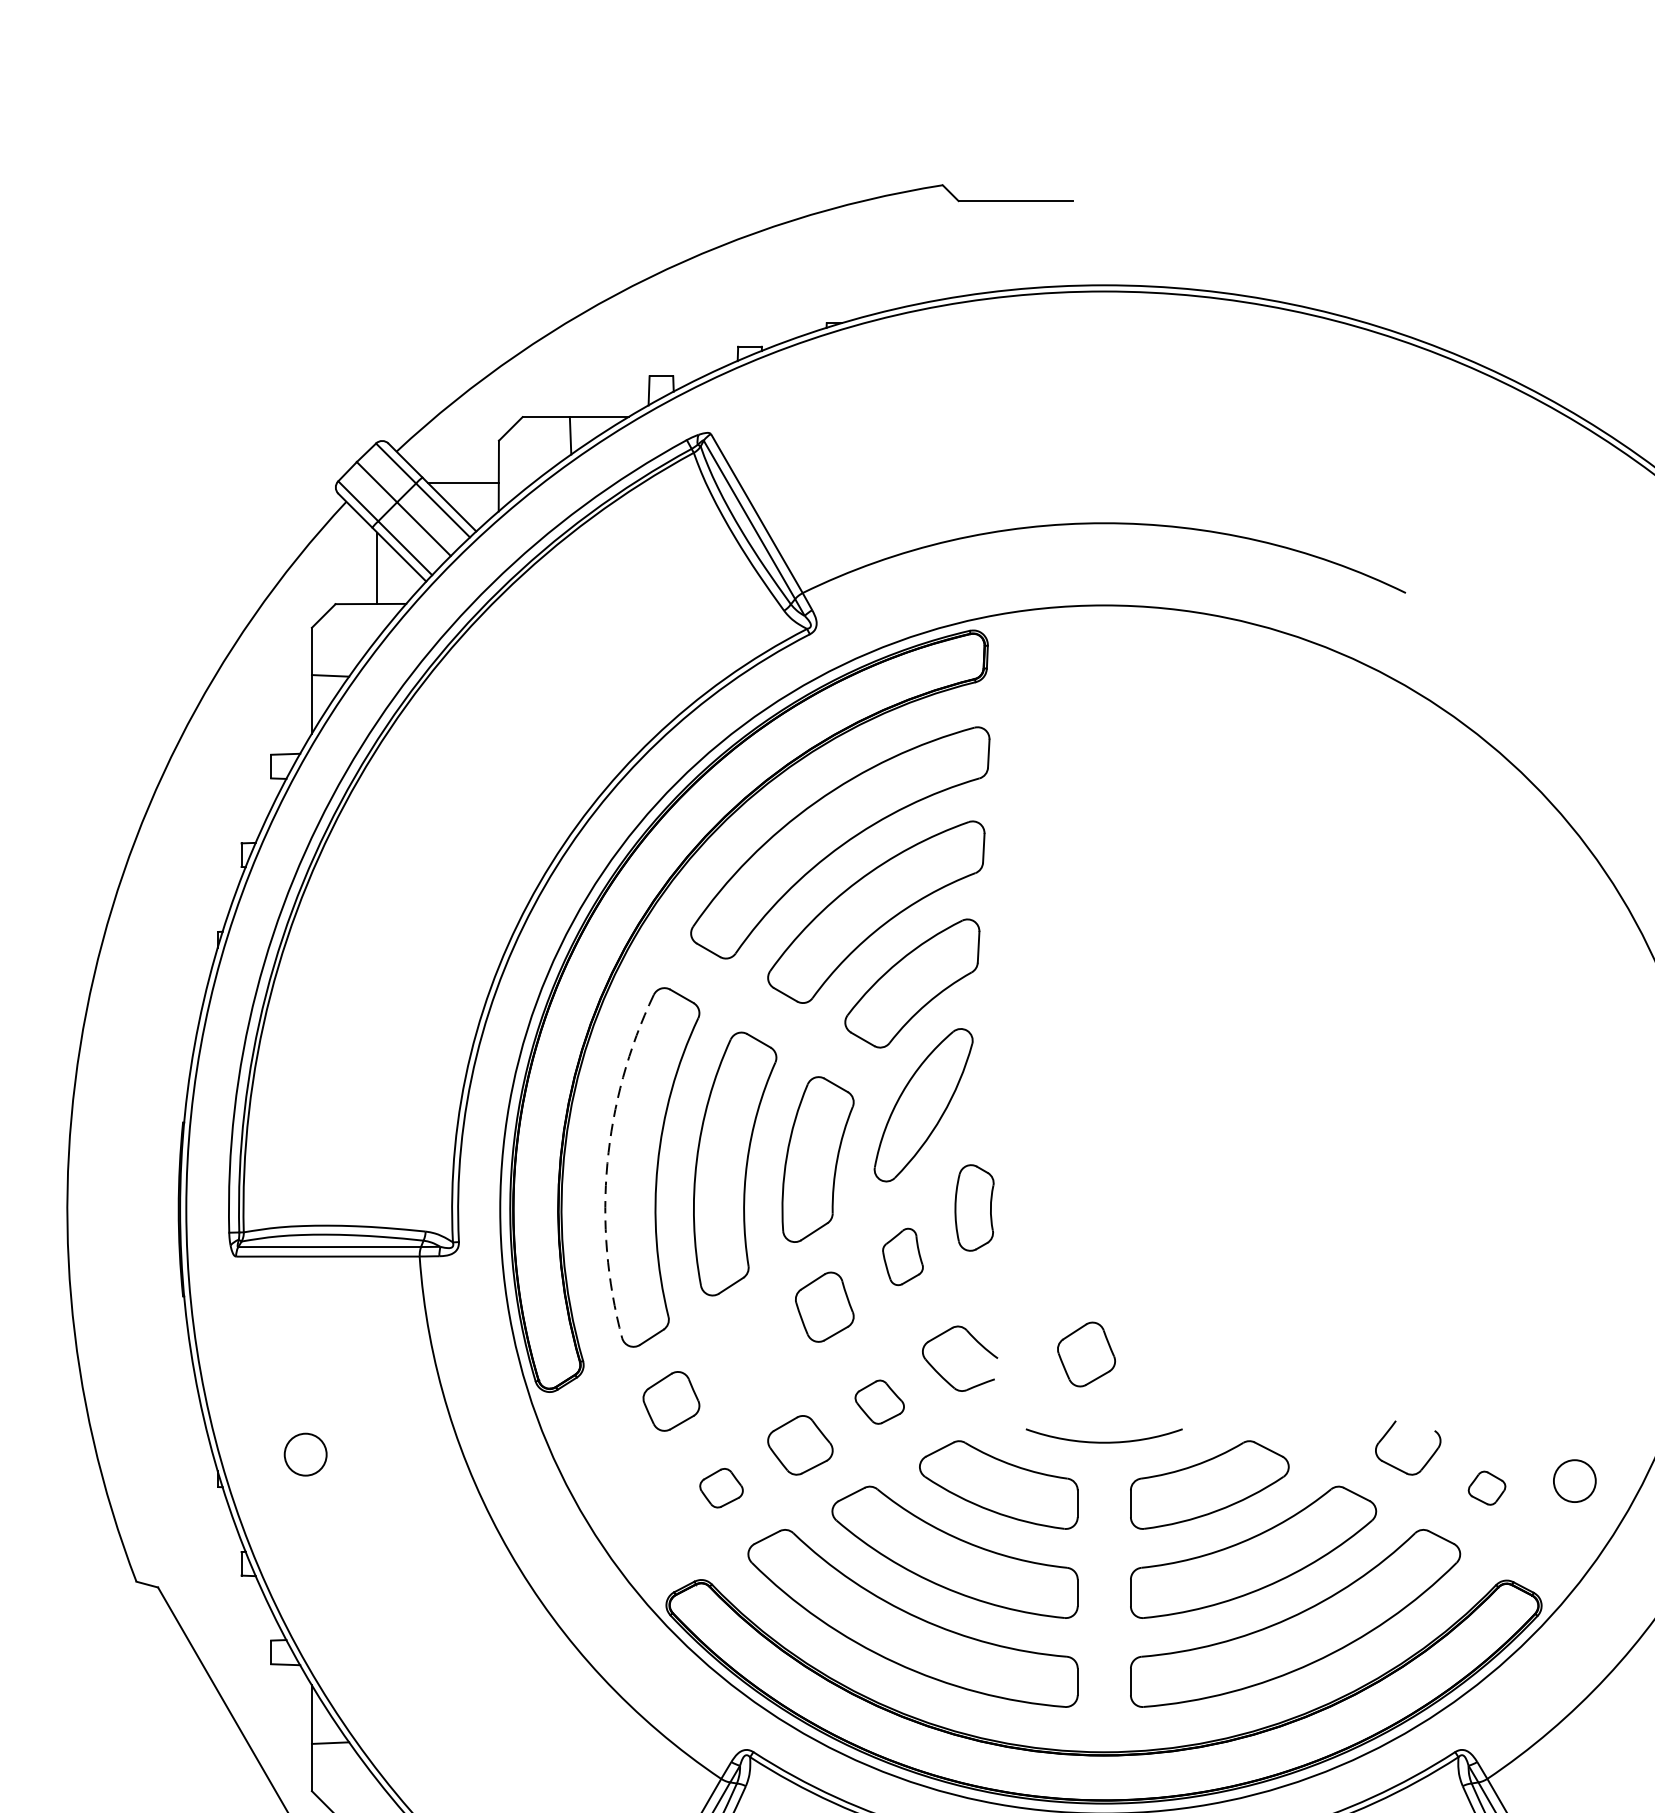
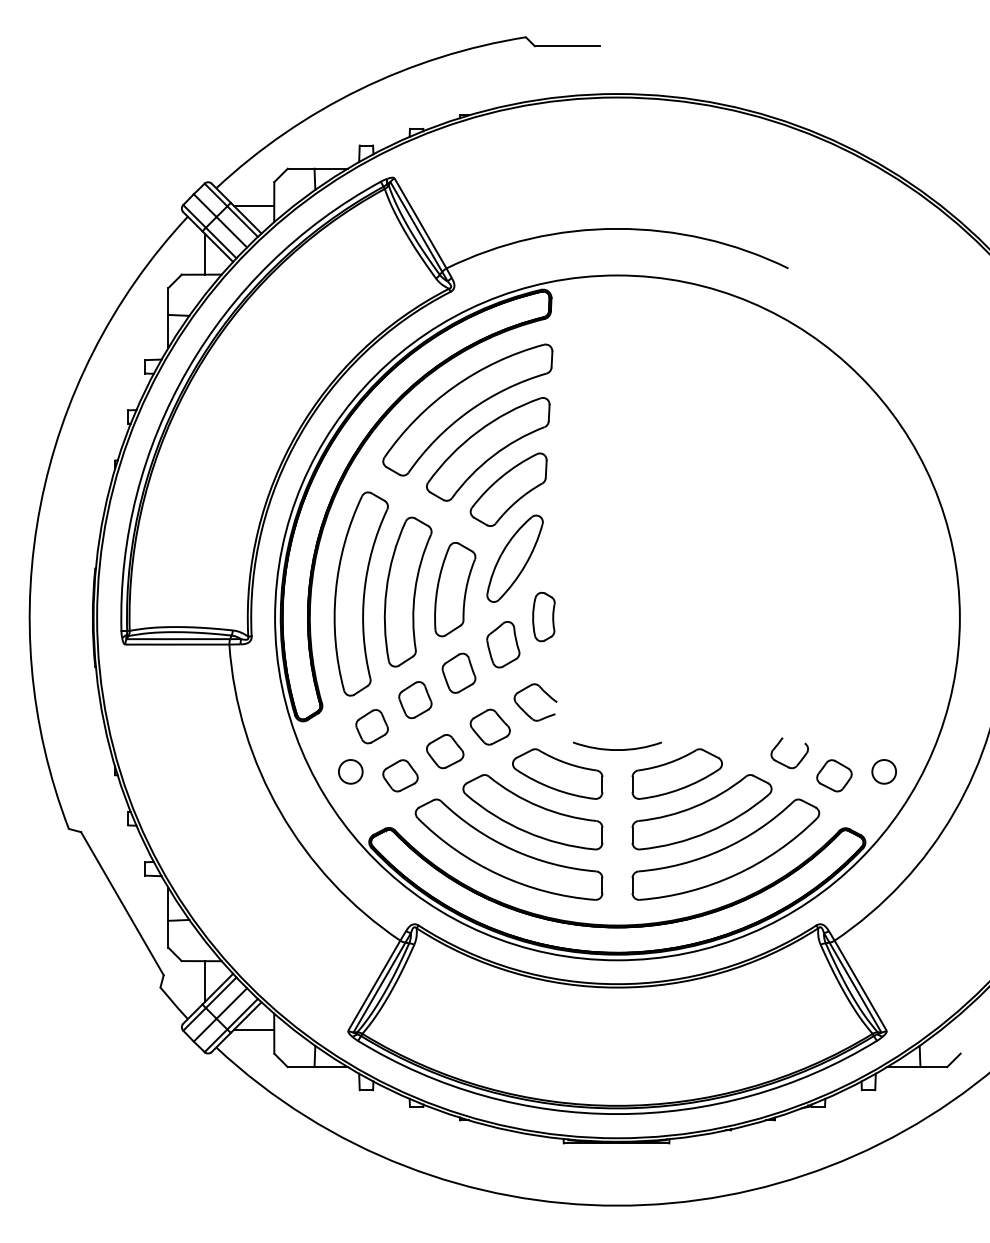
arc: (606, 1162) -> (335, 591), dashed -> solid
part: (903, 1256) -> (503, 644), size x1.43
part: (1086, 1355) -> (415, 700), moved
part: (878, 1401) -> (489, 726), size x1.43
circle: (305, 1454) -> (350, 771), moved
part: (721, 1487) -> (400, 775), size x1.43
part: (1487, 1487) -> (834, 775), size x1.67

